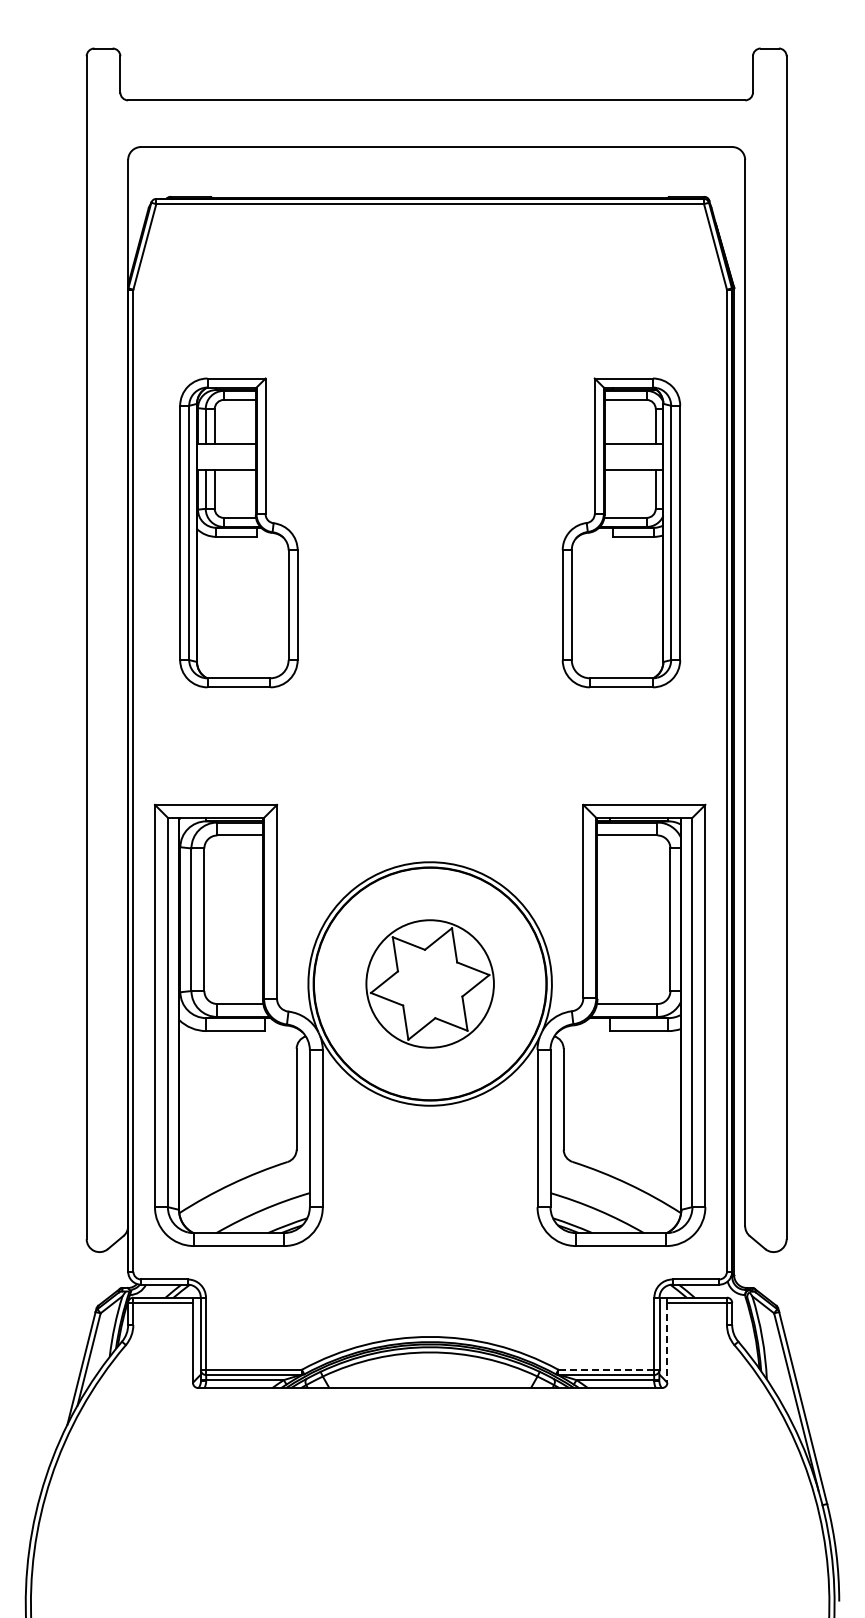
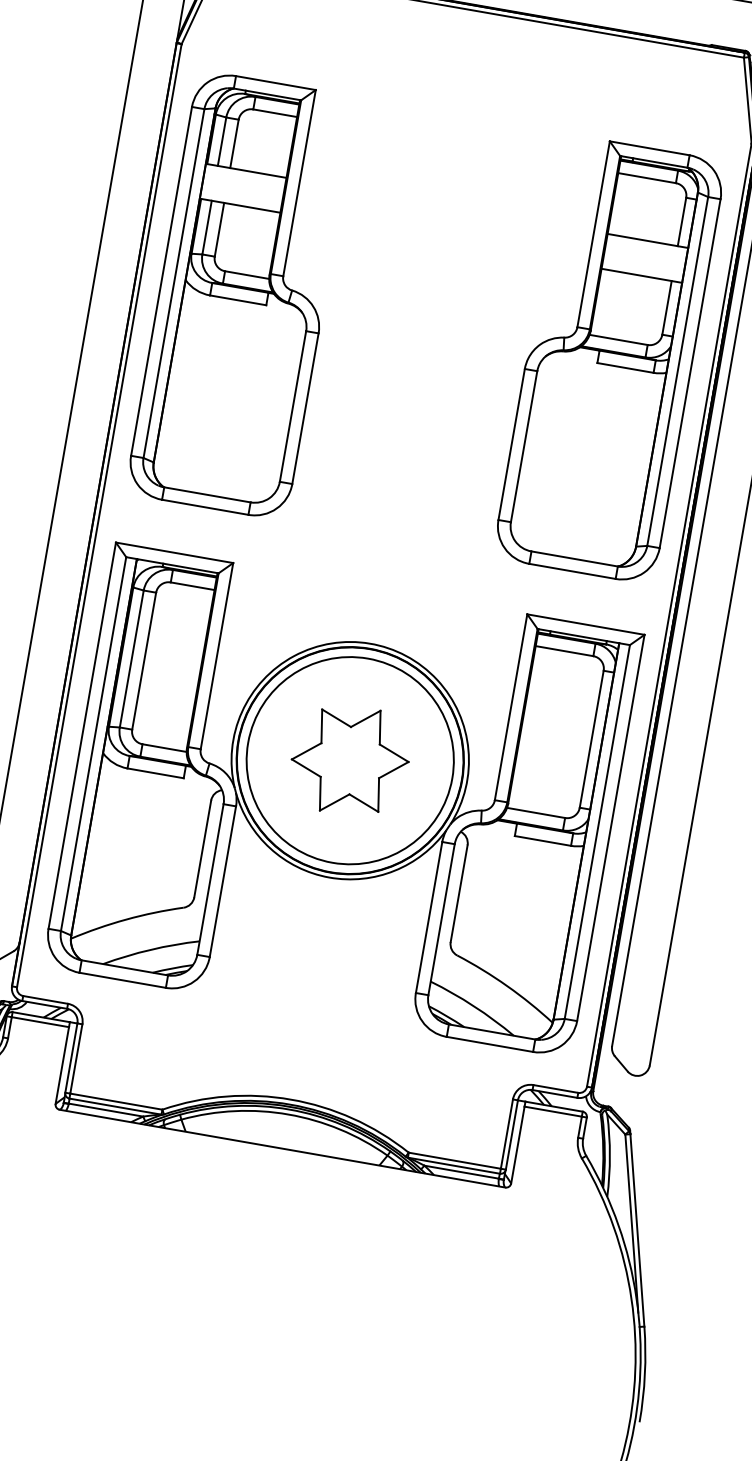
part: (238, 532) -> (241, 295), size x1.43
part: (621, 532) -> (609, 359), size x1.43
circle: (429, 983) -> (349, 760), size x1.67
line: (667, 1342) -> (518, 1144), dashed -> solid
line: (606, 1369) -> (454, 1160), dashed -> solid

